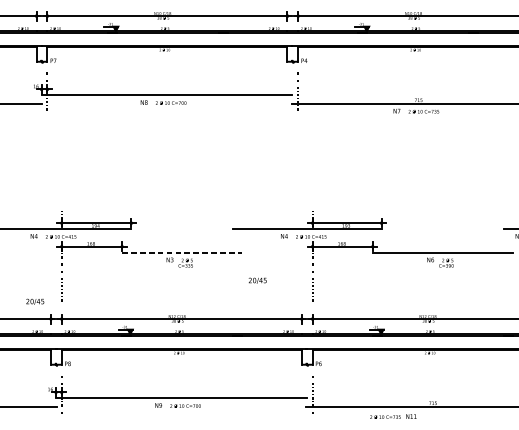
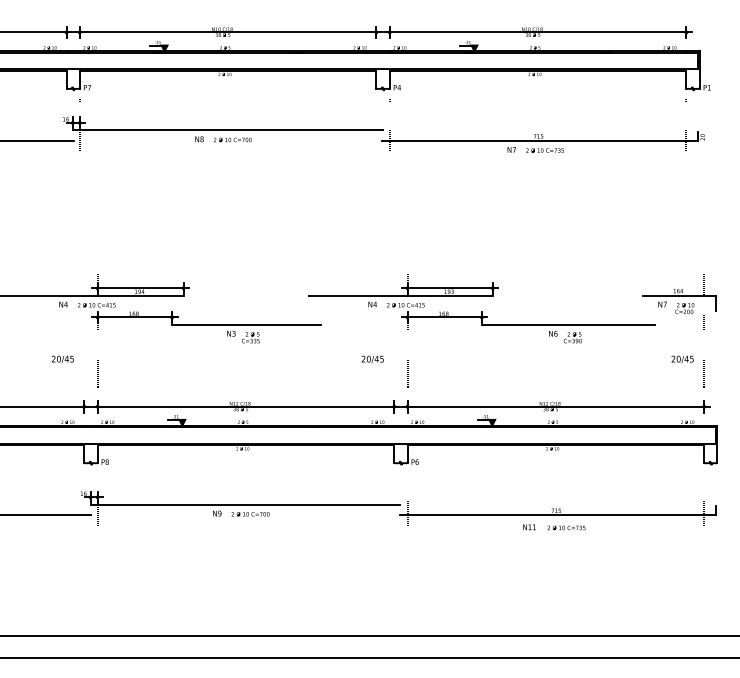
line: (182, 252) -> (246, 324), dashed -> solid
text: (257, 280) -> (372, 359), moved
text: (34, 301) -> (62, 359), moved
text: (385, 416) -> (566, 527), moved

